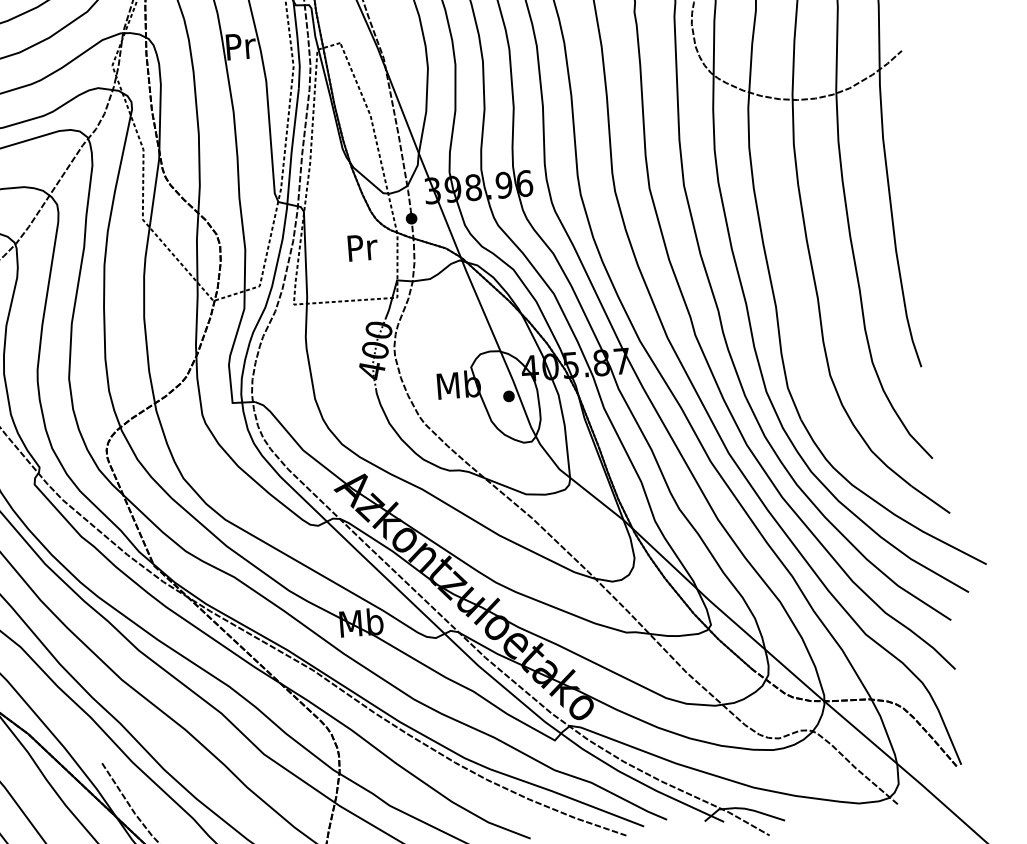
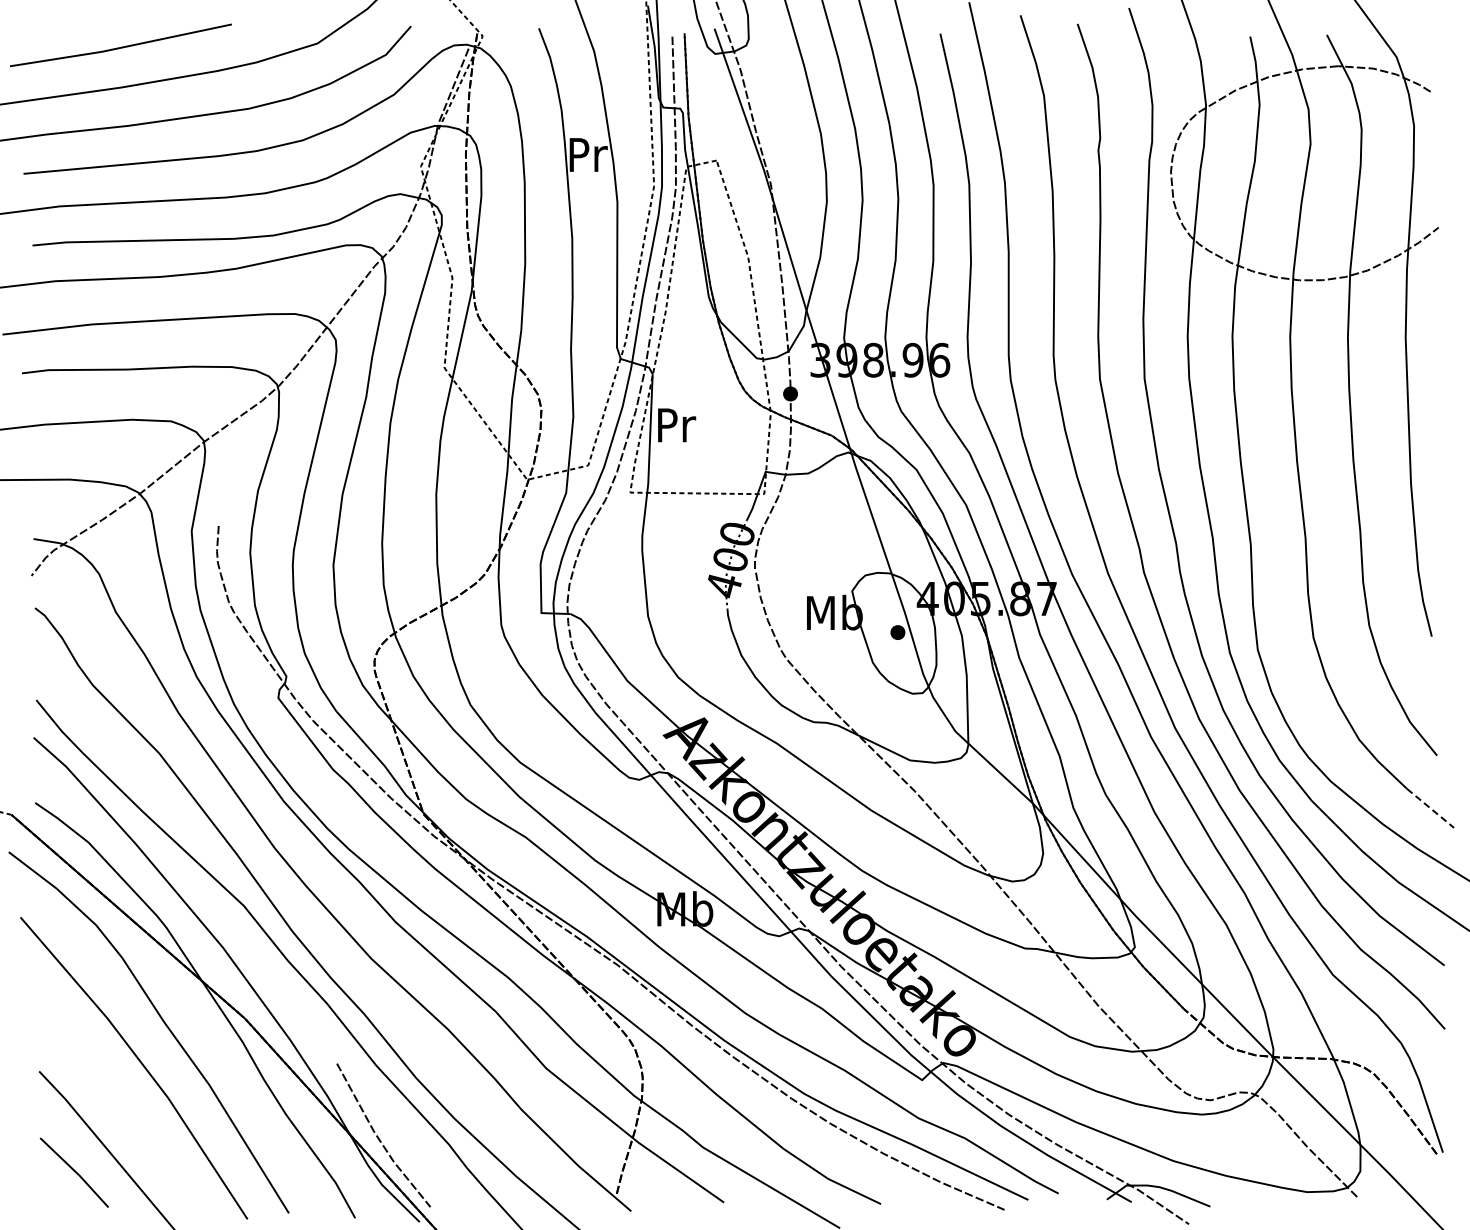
text: (363, 247) -> (677, 425), moved
line: (930, 499) -> (1430, 808), solid -> dashed

